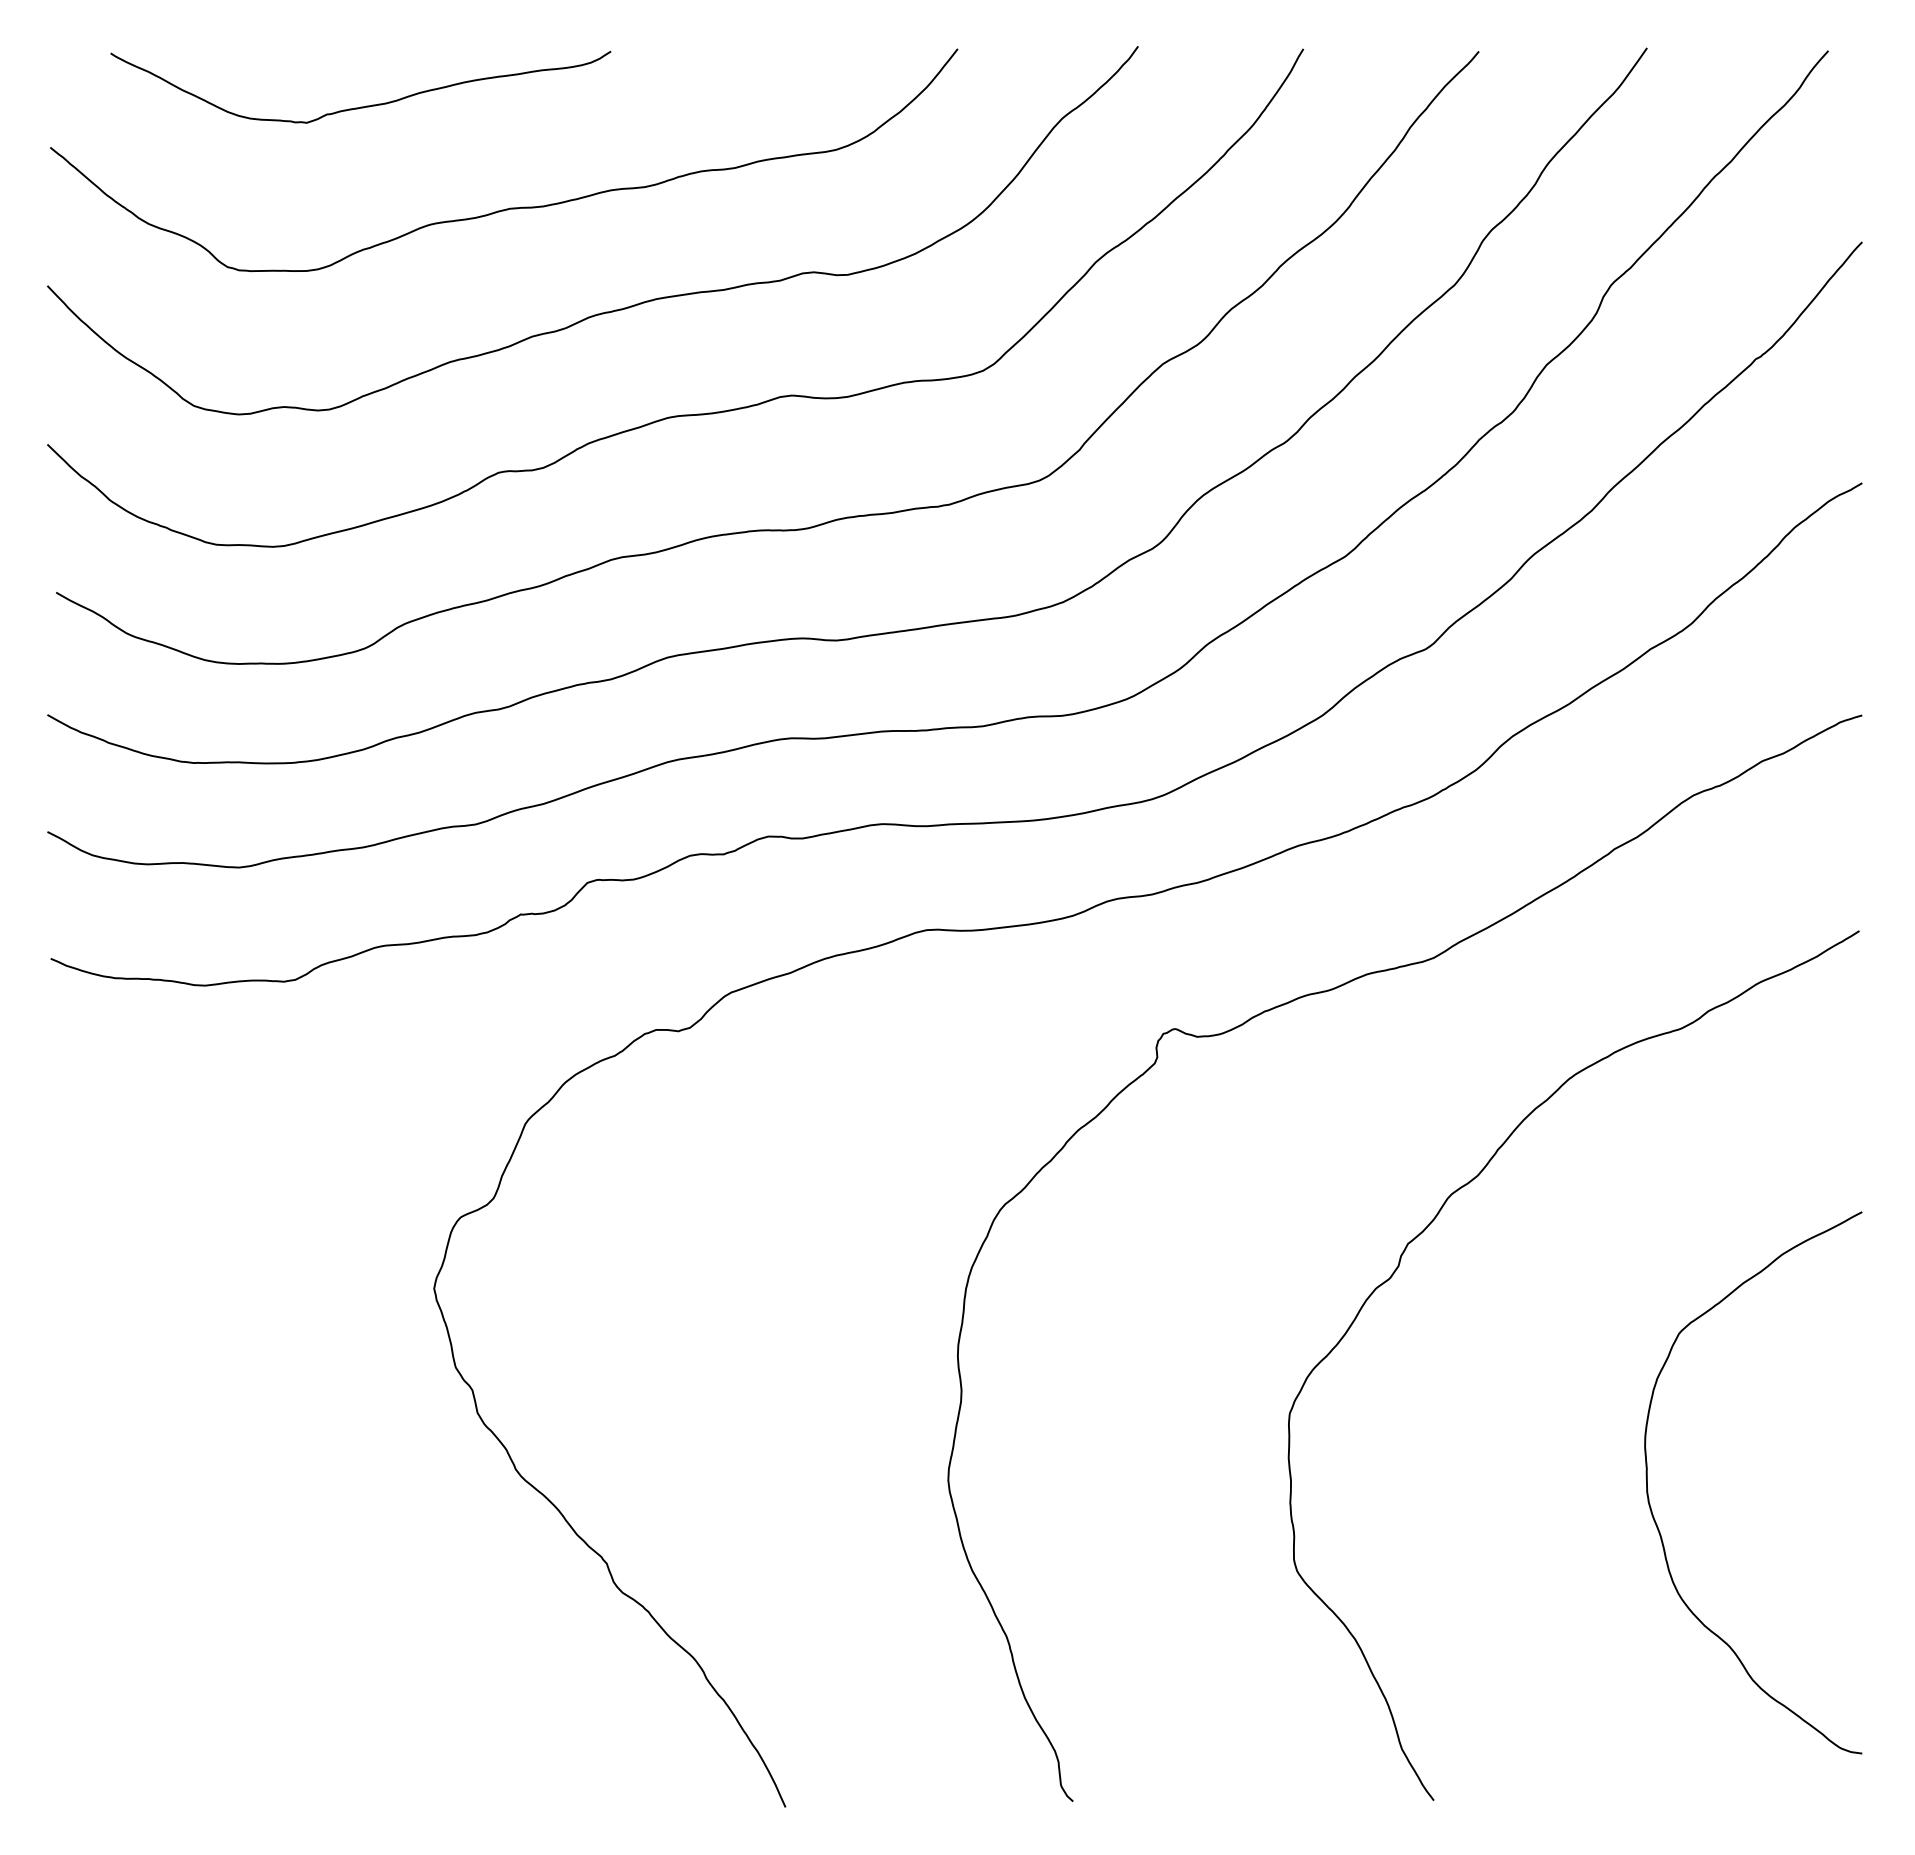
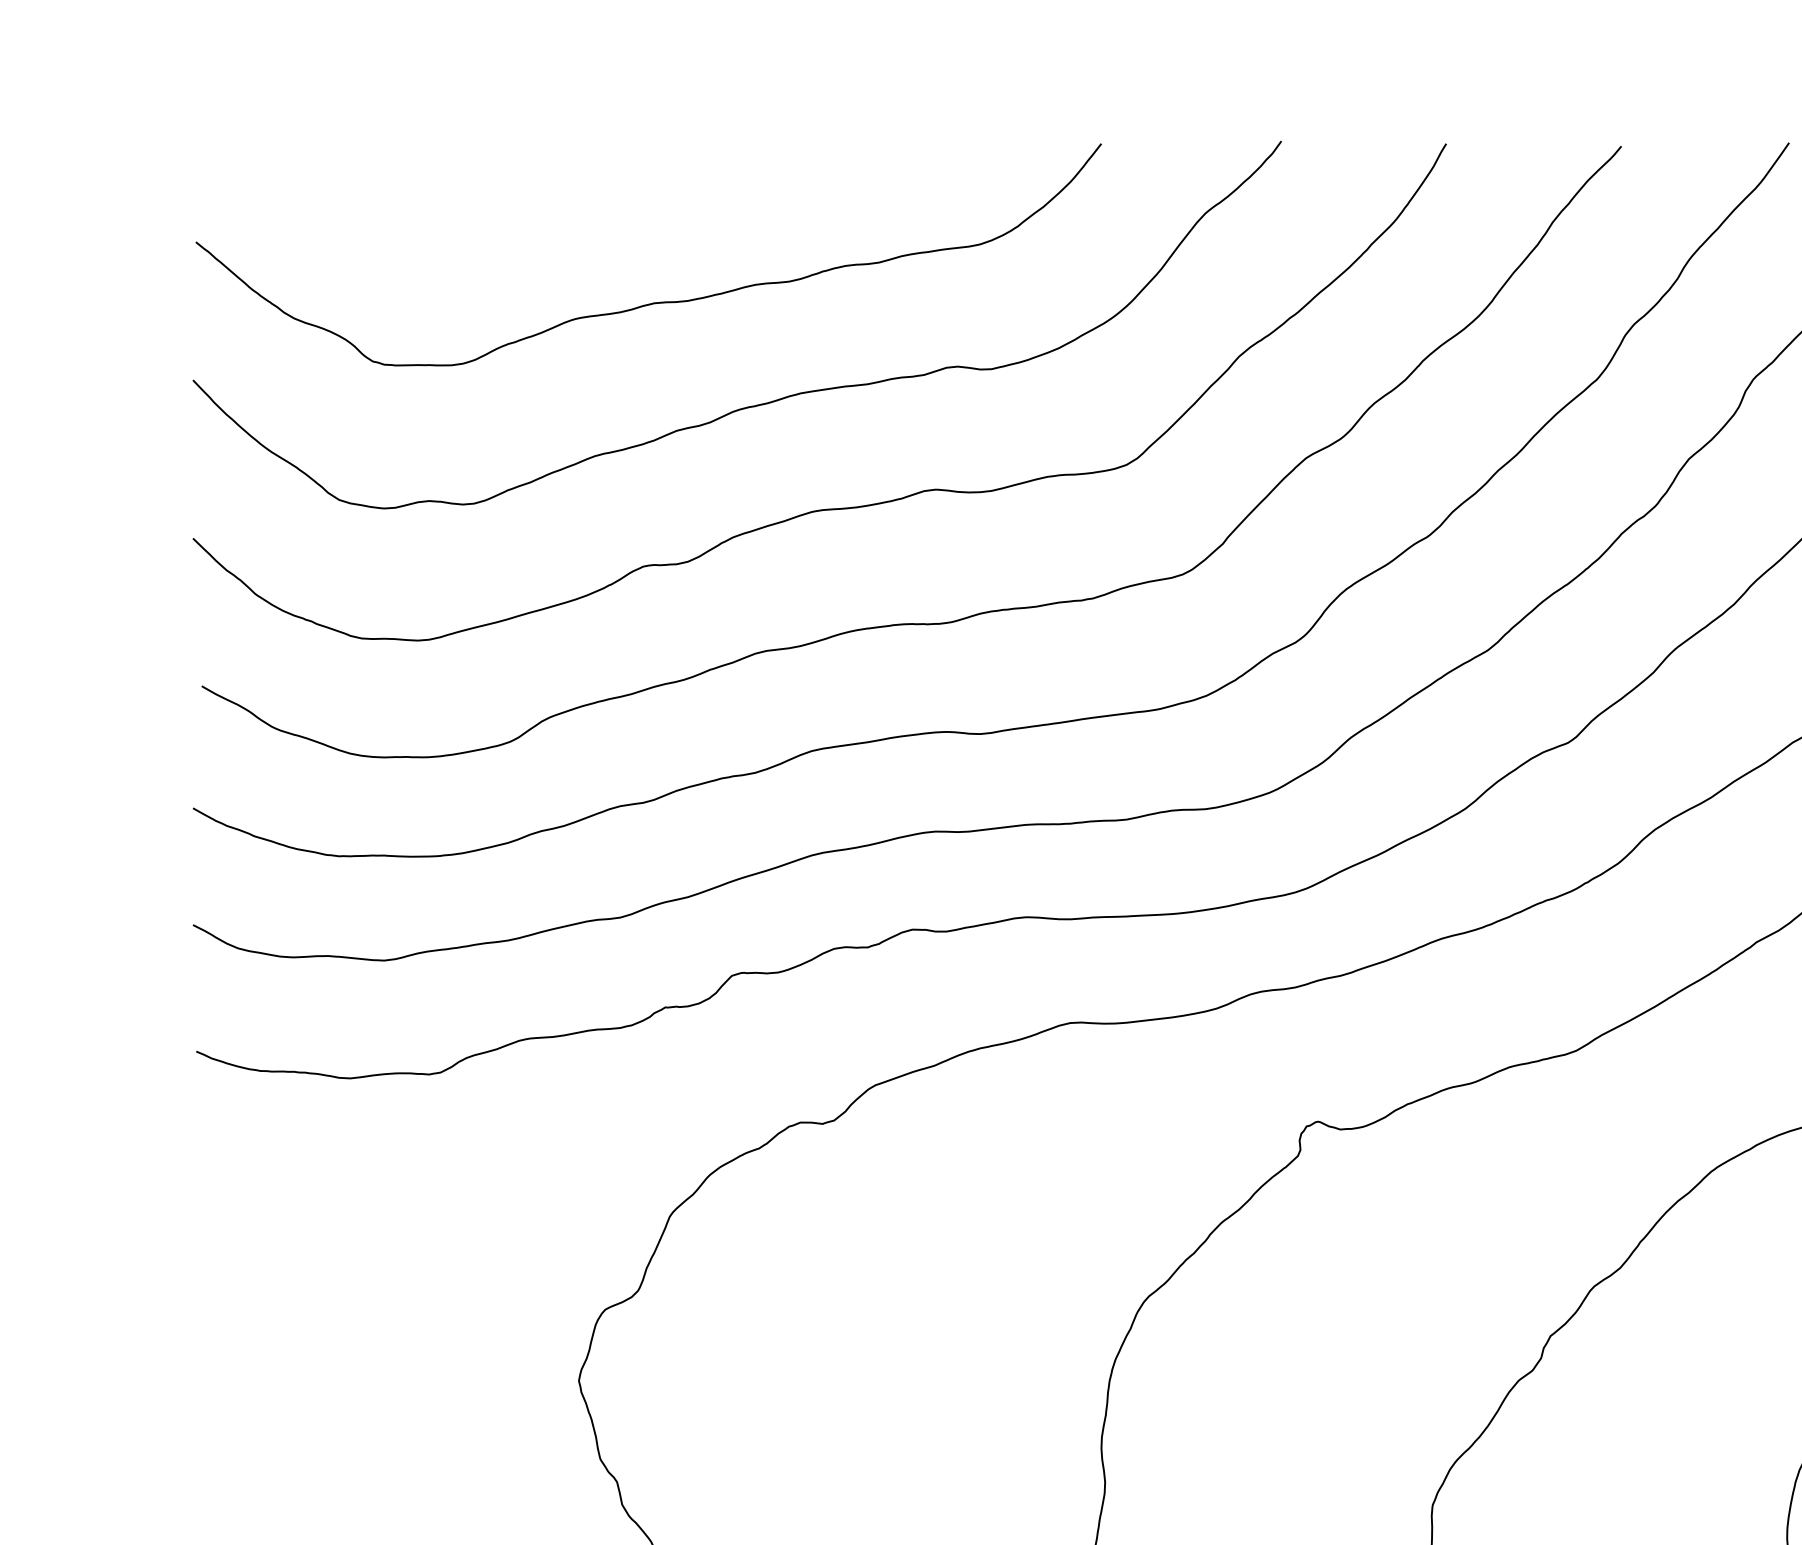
curve: (366, 105) -> (511, 200), removed

